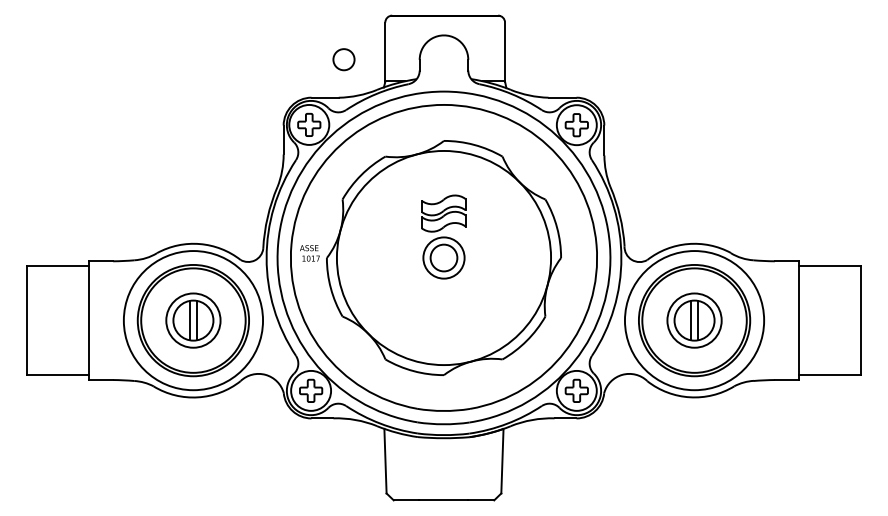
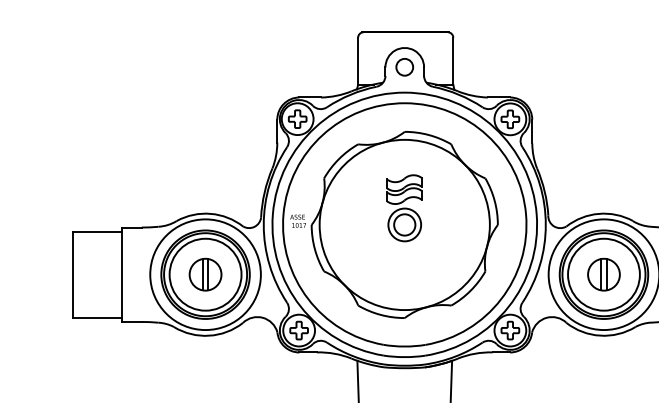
circle: (343, 59) -> (404, 67), moved
circle: (193, 320) -> (205, 274), size x1.67
circle: (694, 320) -> (603, 274), size x1.67

